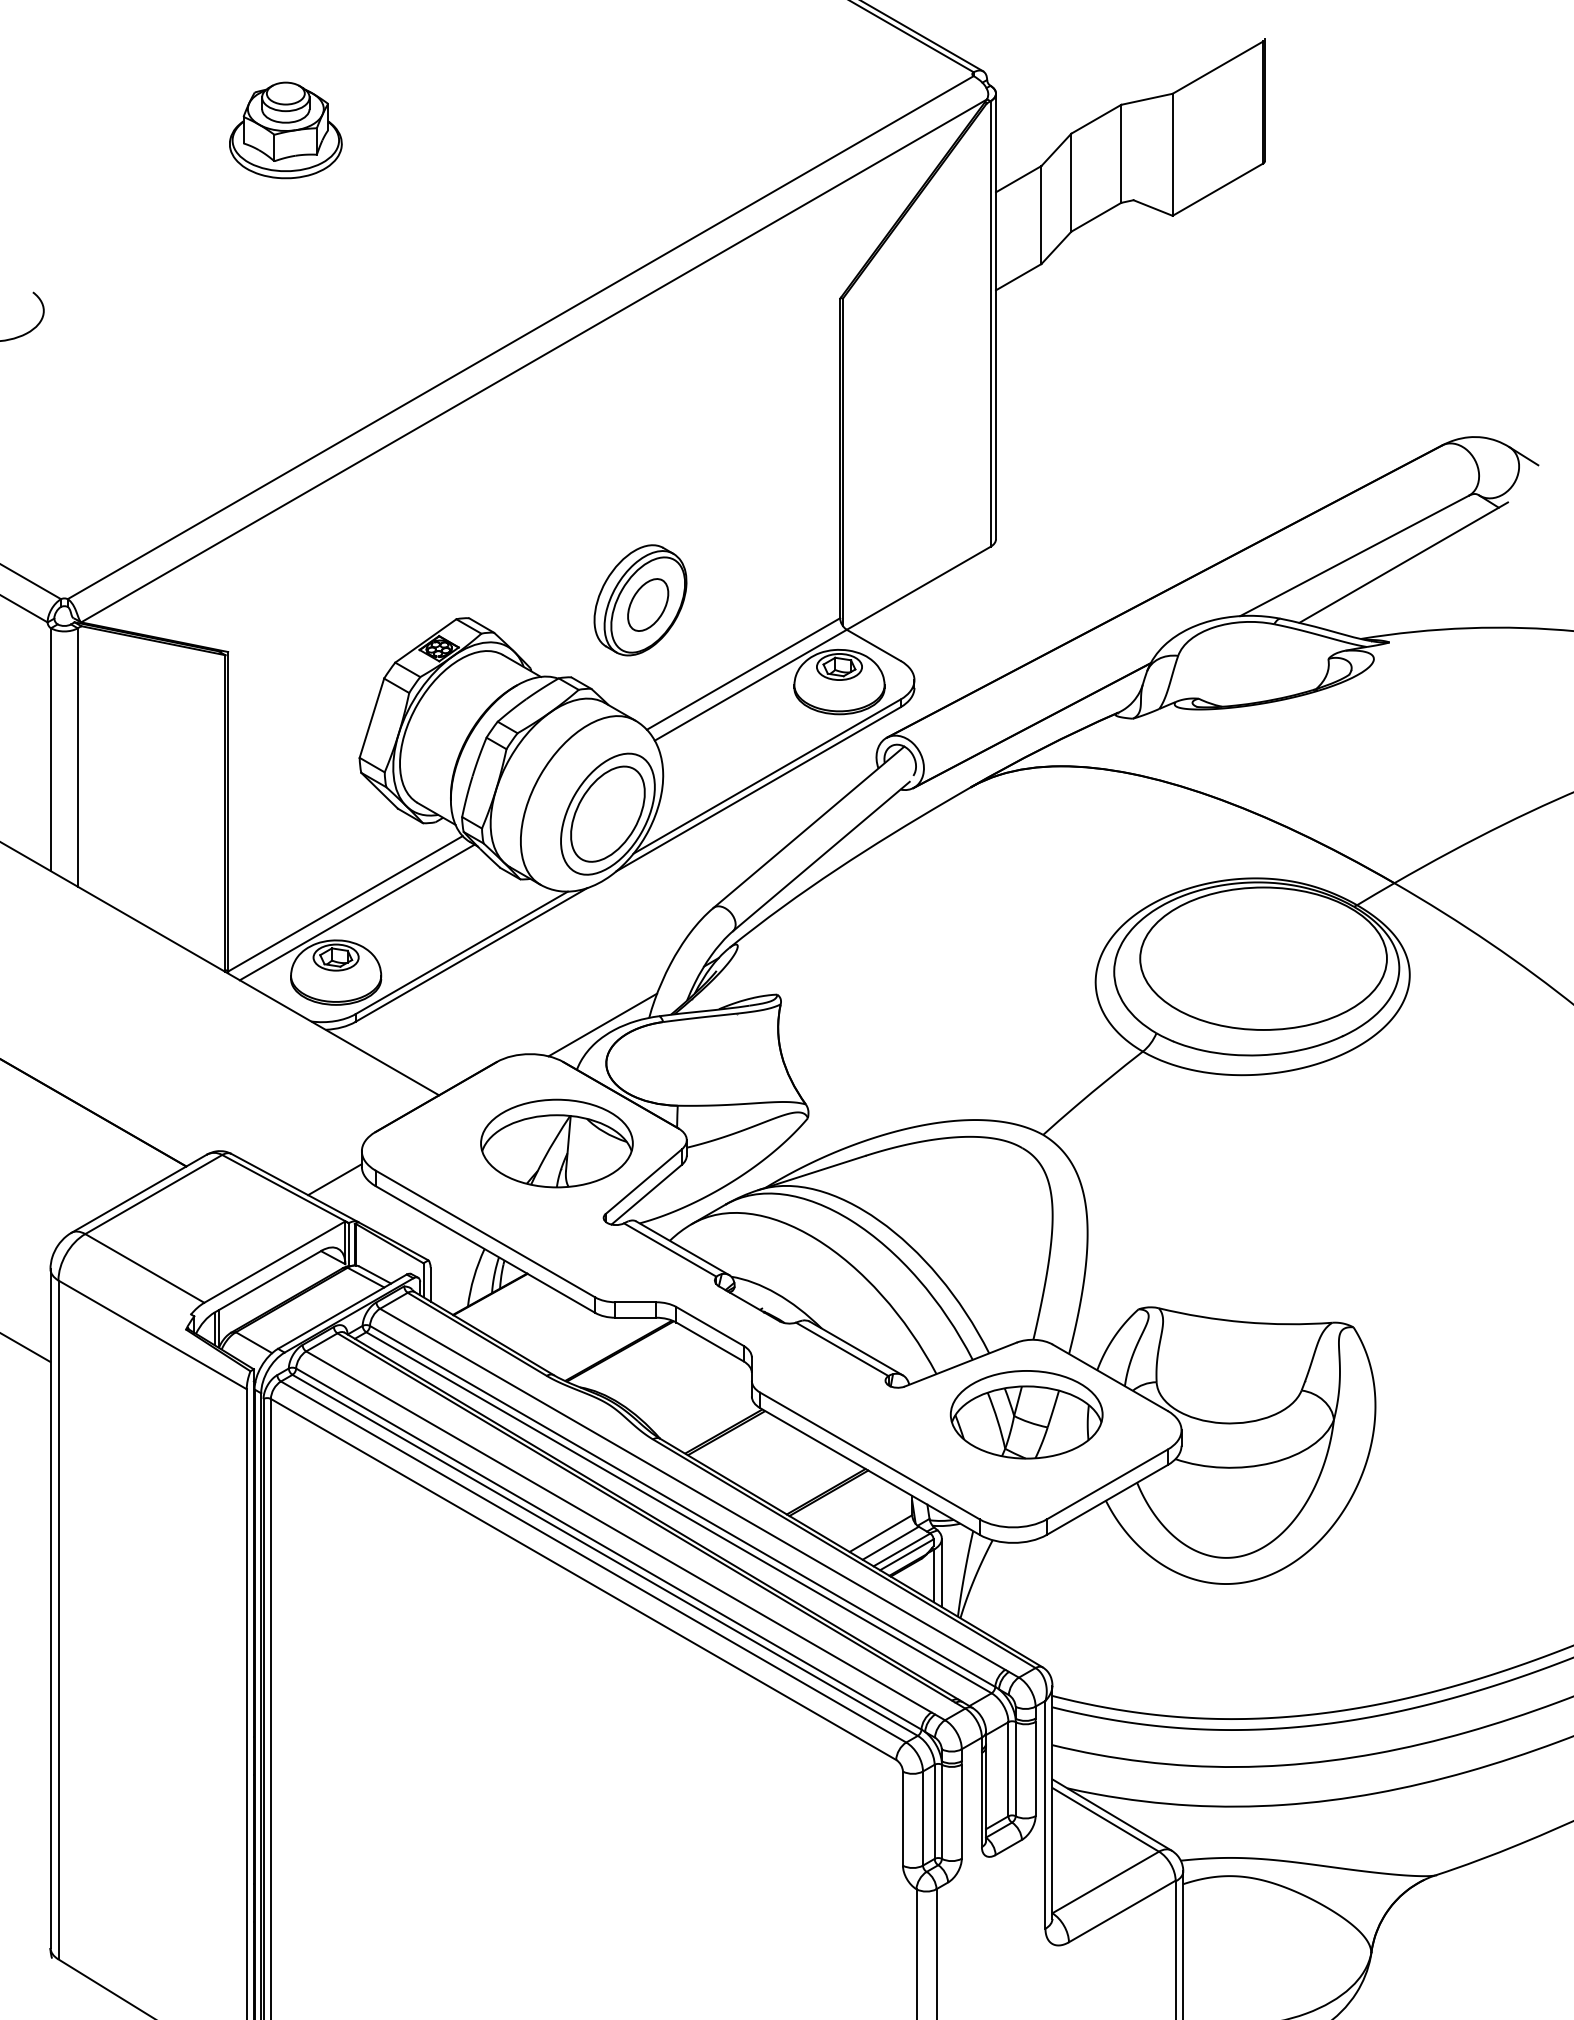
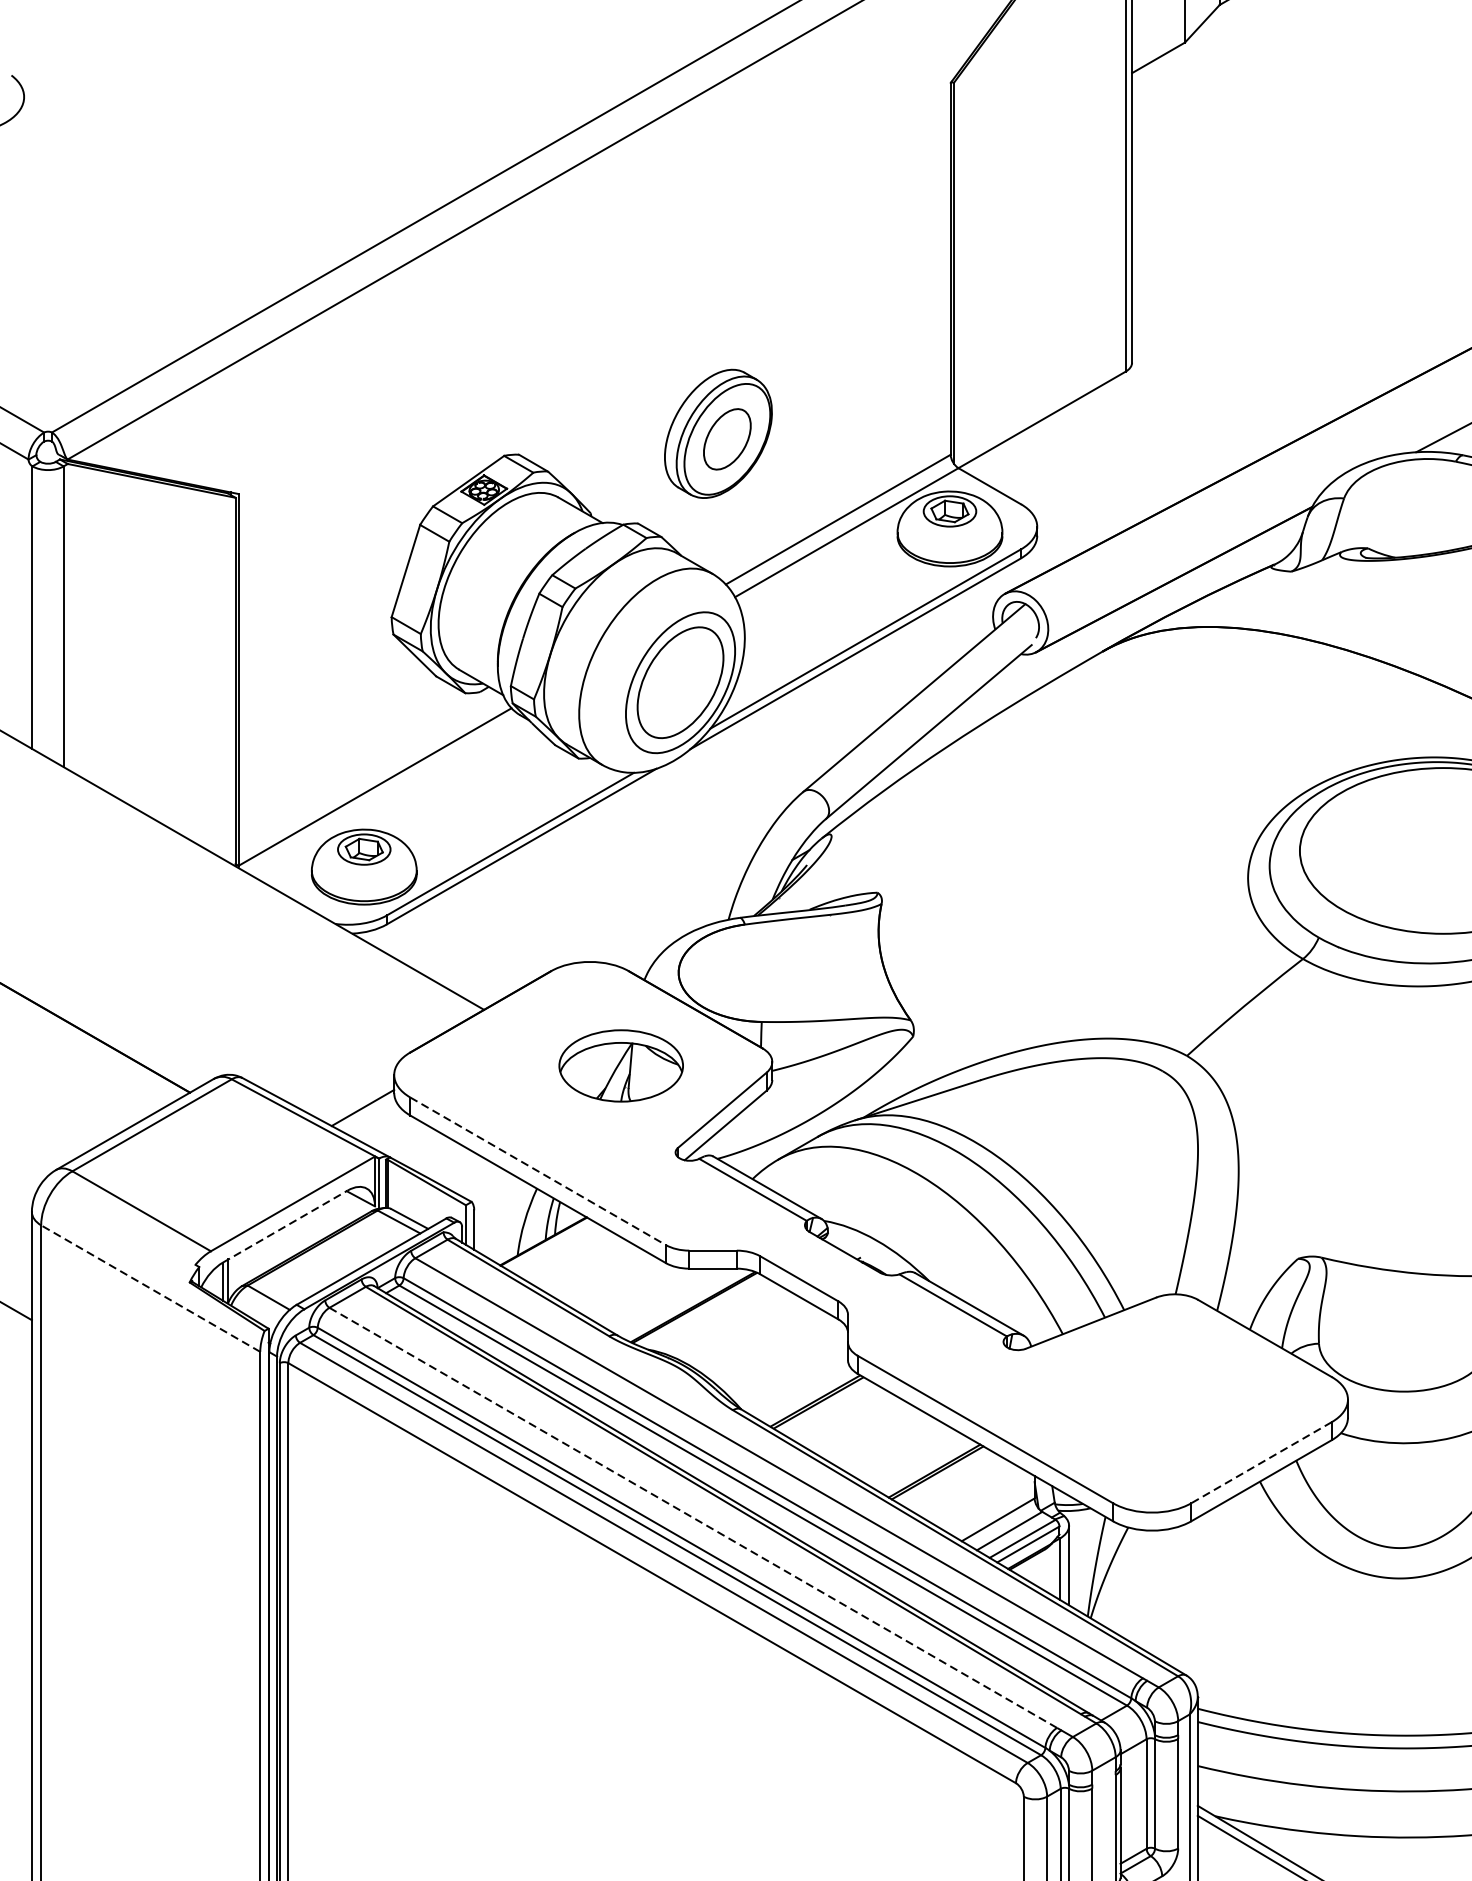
line: (356, 912) -> (387, 797), removed
line: (602, 1024) -> (674, 927), removed
part: (556, 1143) -> (620, 1065), size x0.7
line: (485, 1234) -> (538, 1171), solid -> dashed
line: (268, 1281) -> (285, 1226), solid -> dashed
line: (152, 1334) -> (150, 1288), solid -> dashed
part: (1026, 1414) -> (1167, 1381), removed
line: (1107, 1484) -> (1261, 1462), solid -> dashed
line: (619, 1532) -> (693, 1518), solid -> dashed

